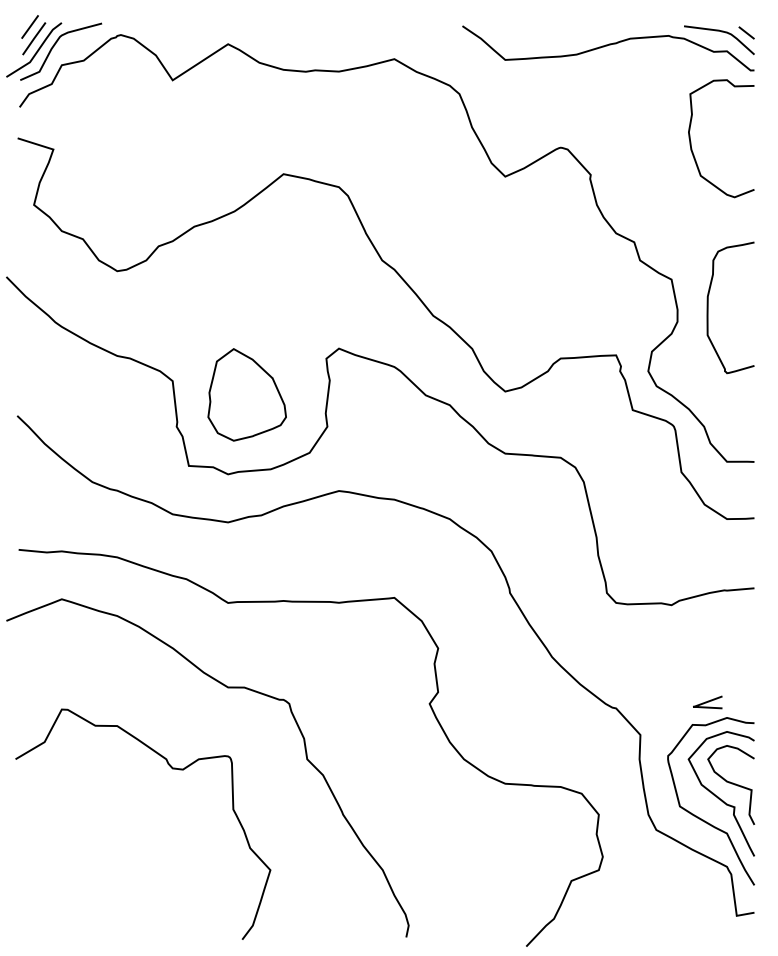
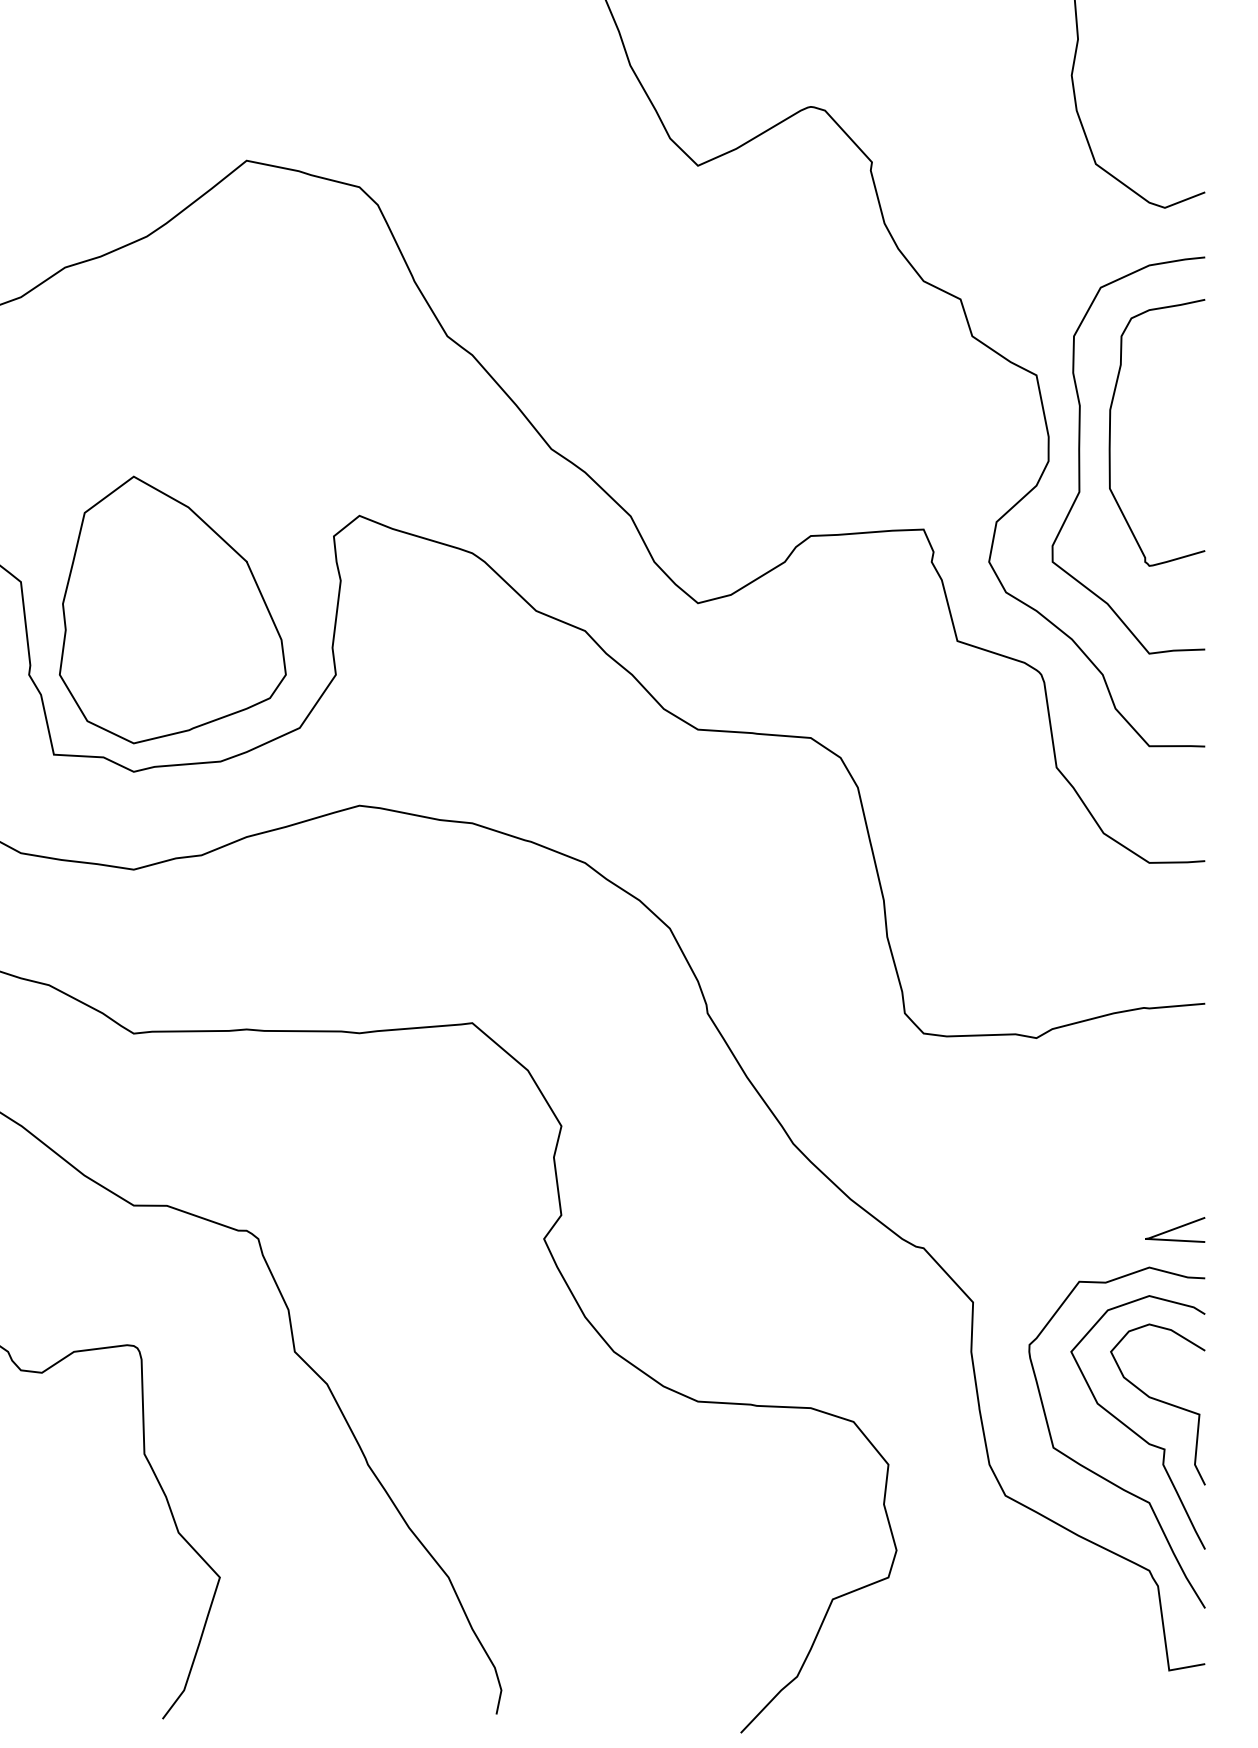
curve: (693, 318) -> (1081, 454), added
part: (246, 394) -> (171, 609), size x1.43
curve: (707, 702) -> (1174, 1230), moved

